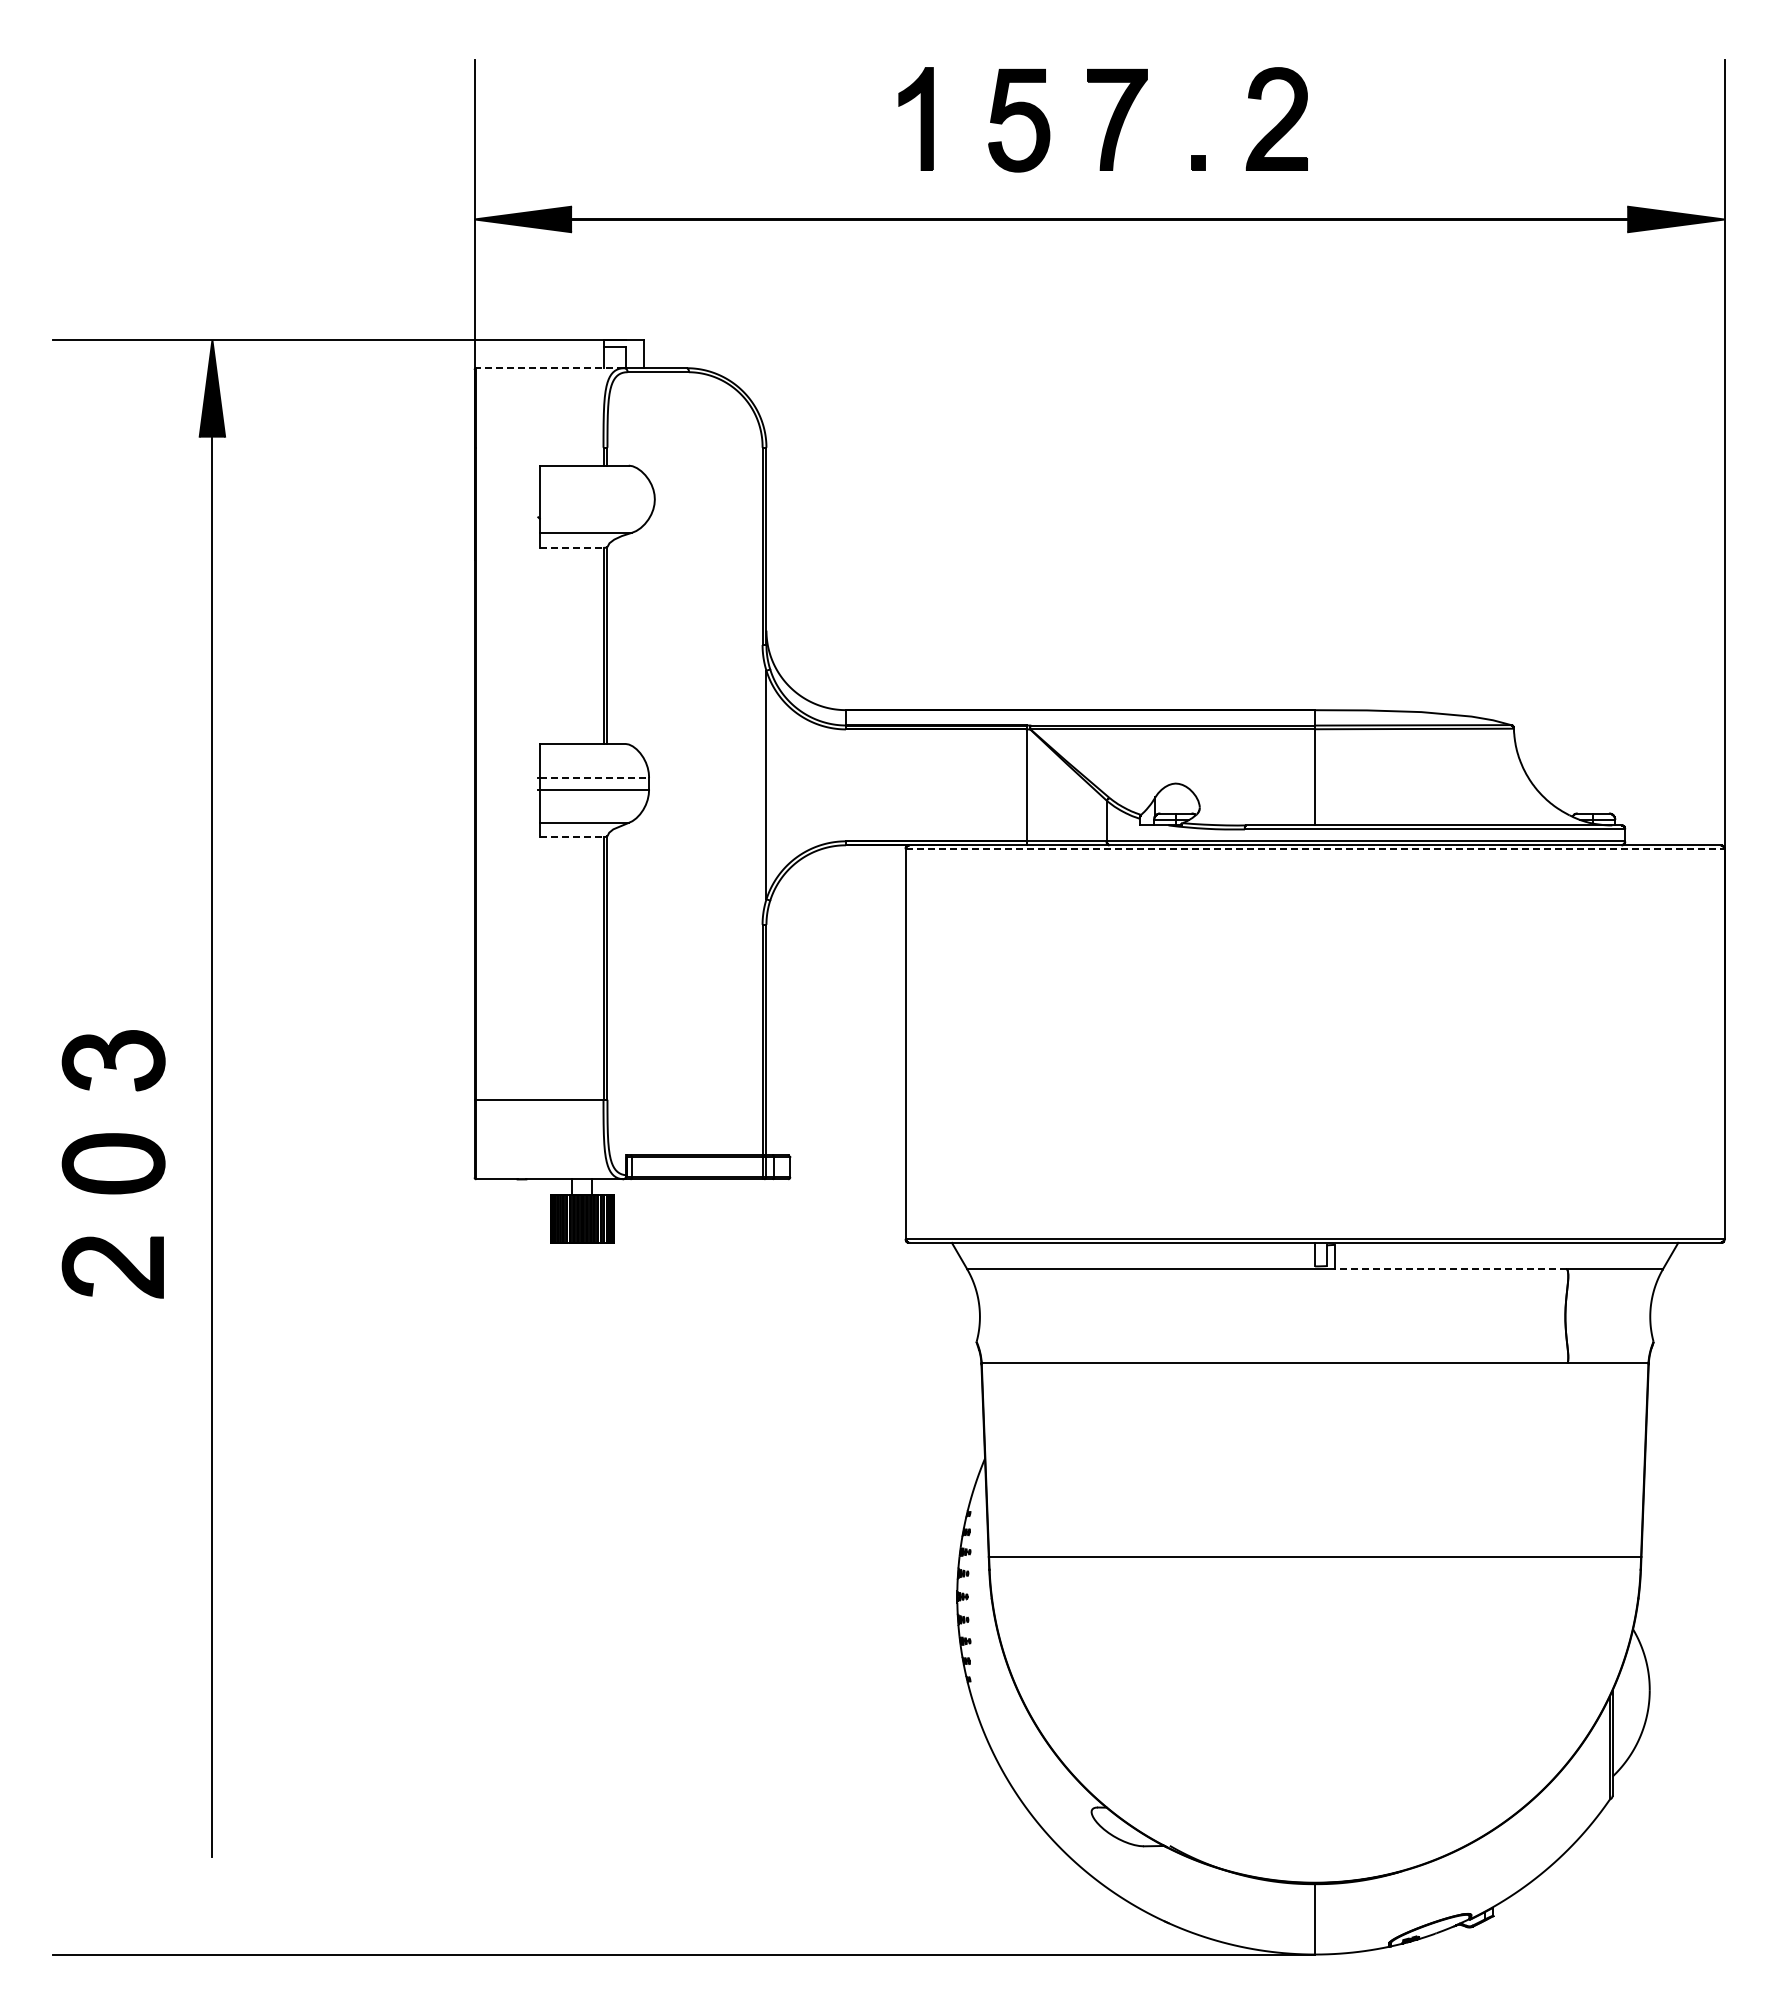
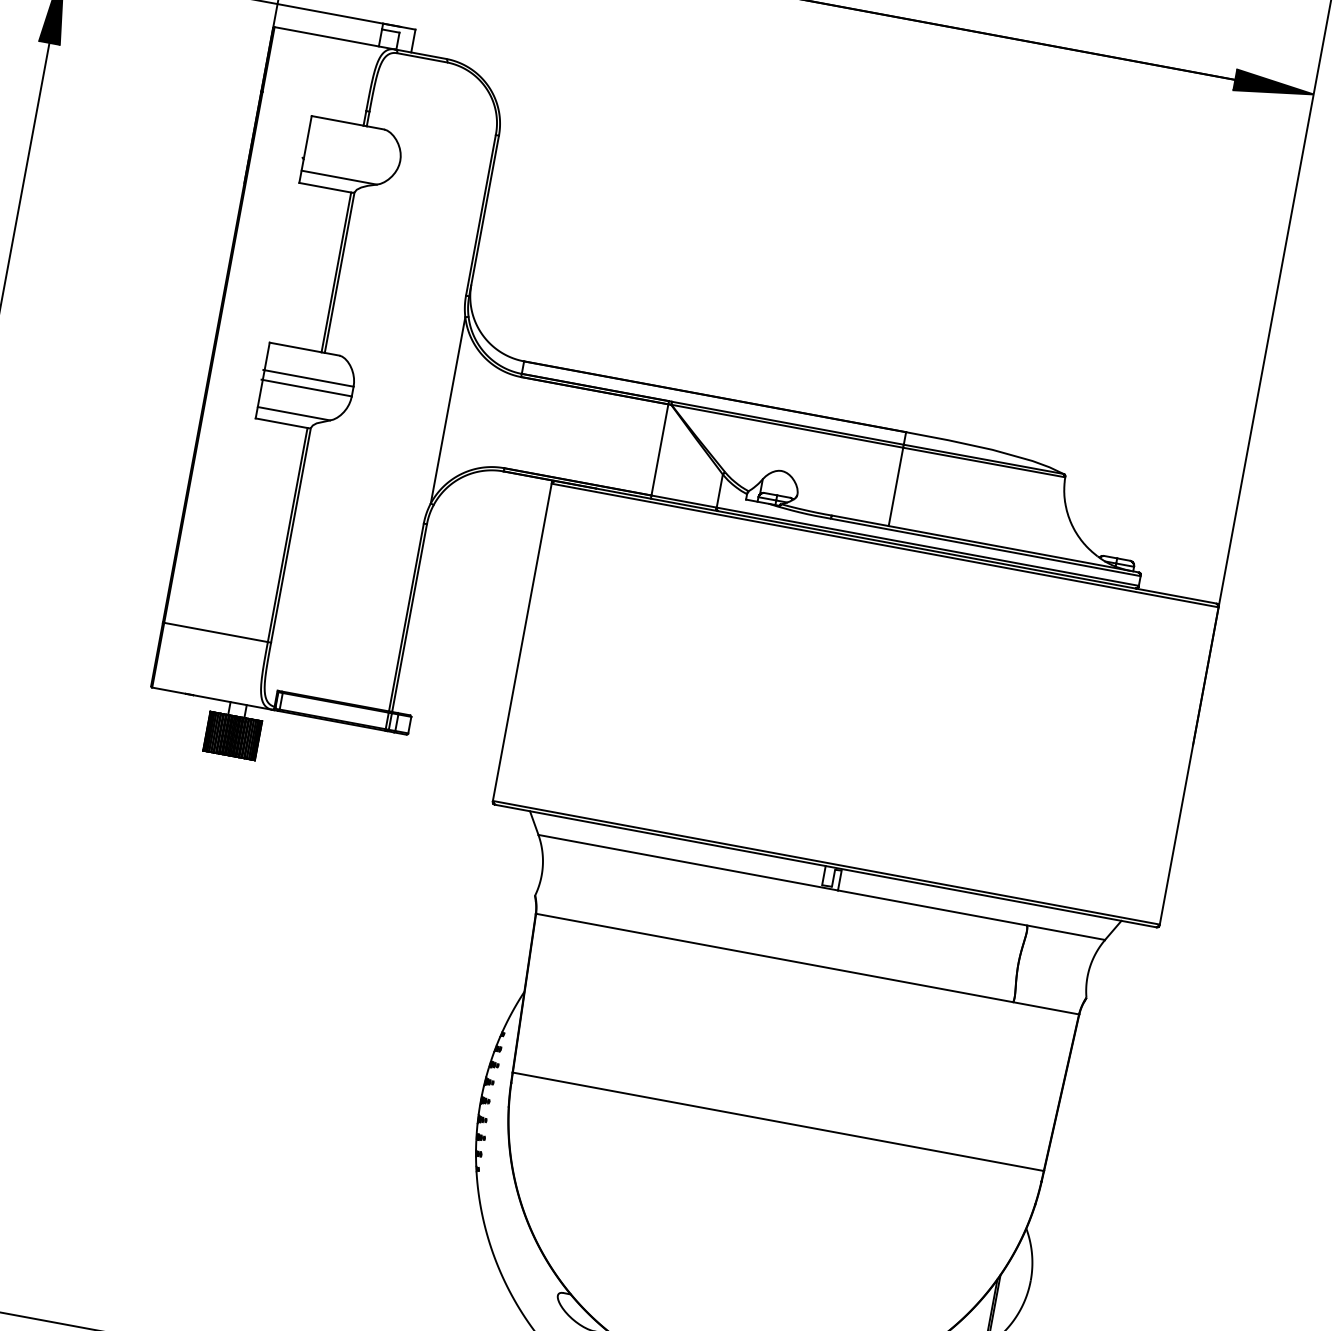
line: (550, 368) -> (335, 38), dashed -> solid
line: (571, 547) -> (325, 187), dashed -> solid
line: (594, 777) -> (309, 378), dashed -> solid
line: (571, 836) -> (281, 422), dashed -> solid
line: (1315, 849) -> (885, 545), dashed -> solid
line: (1450, 1269) -> (931, 908), dashed -> solid

